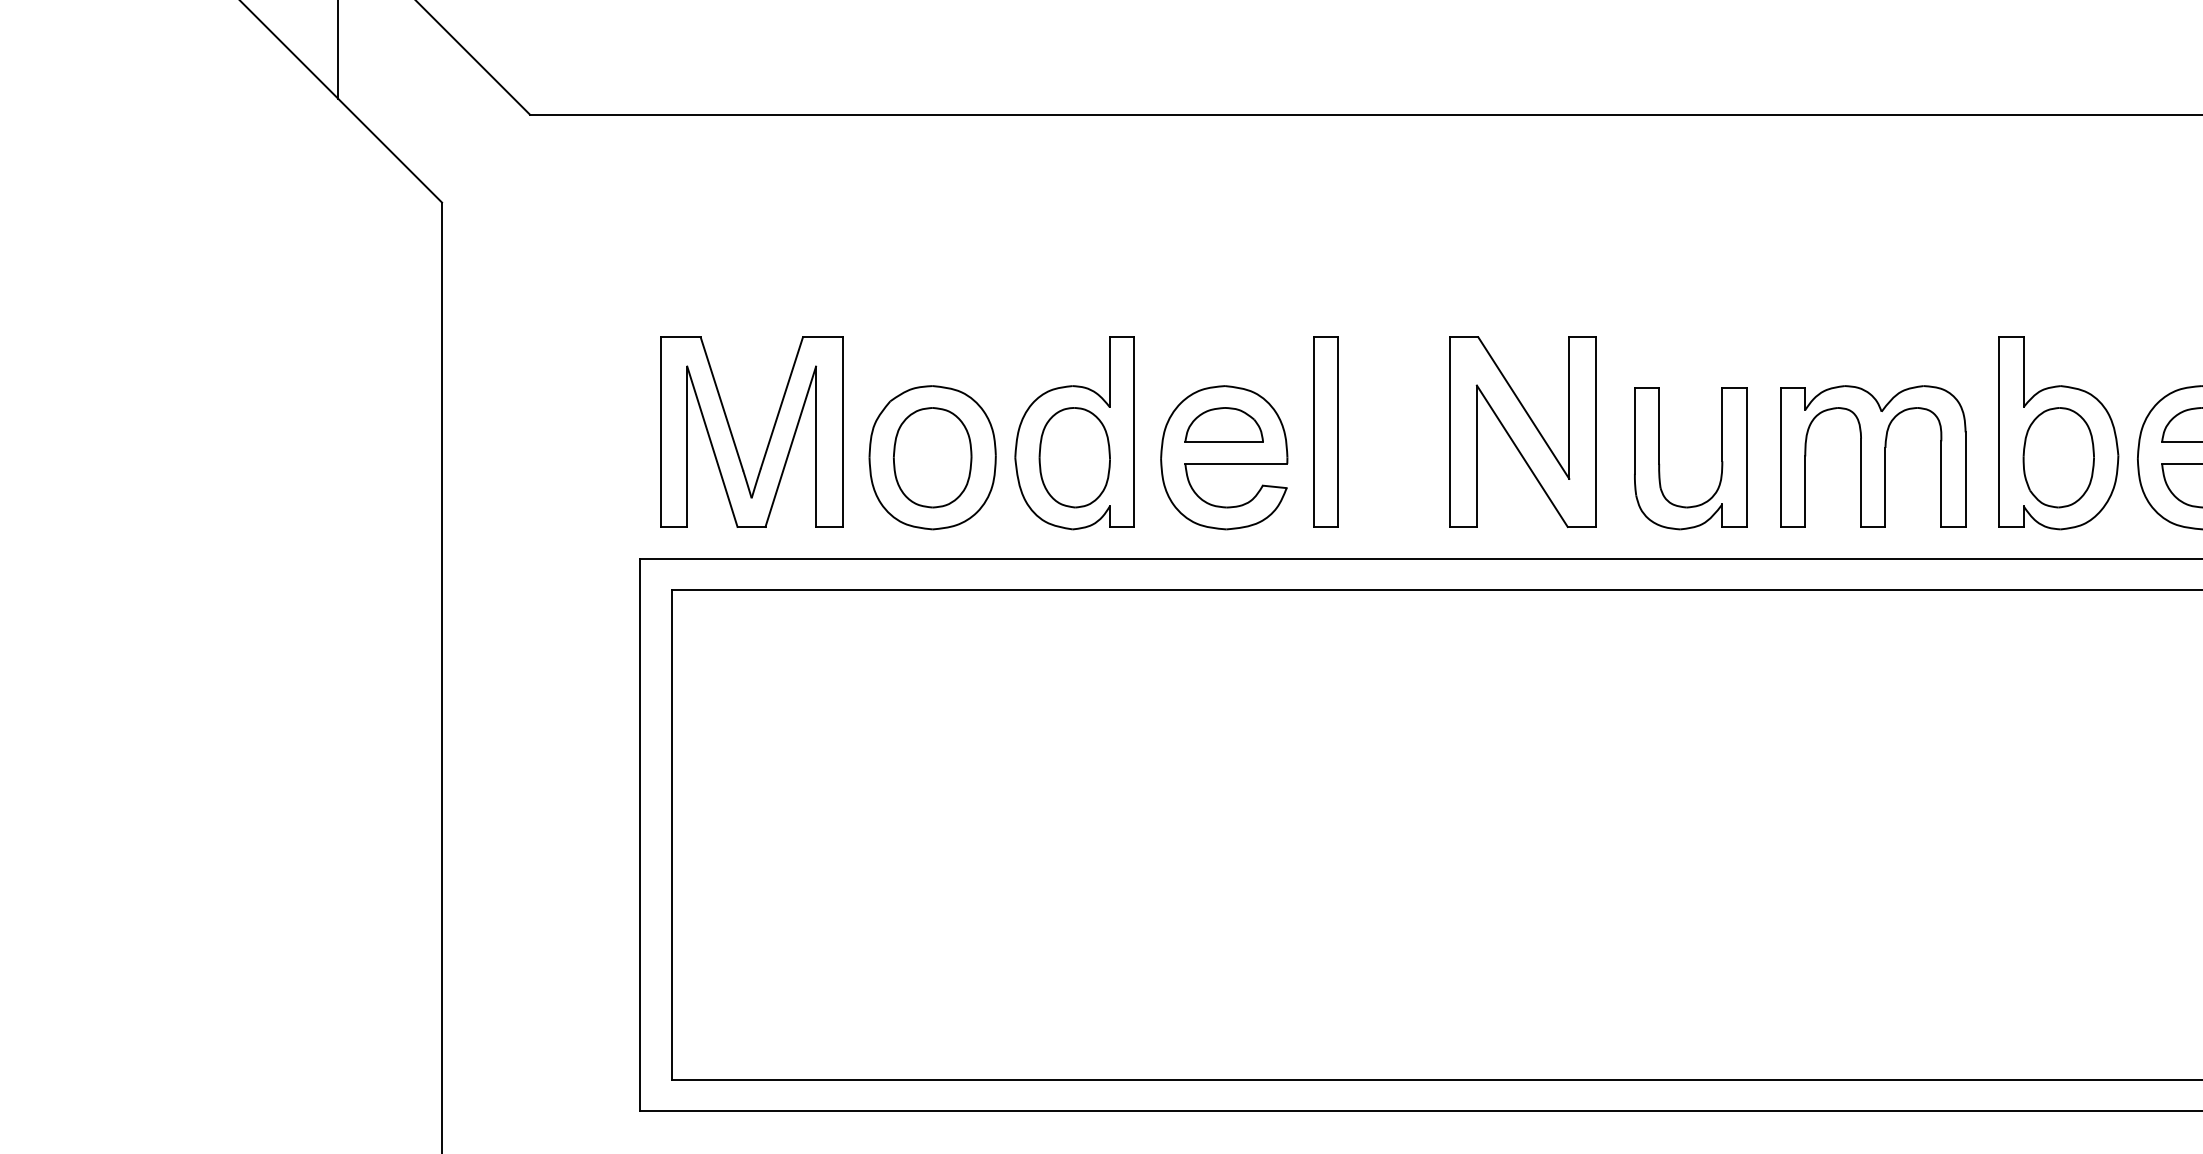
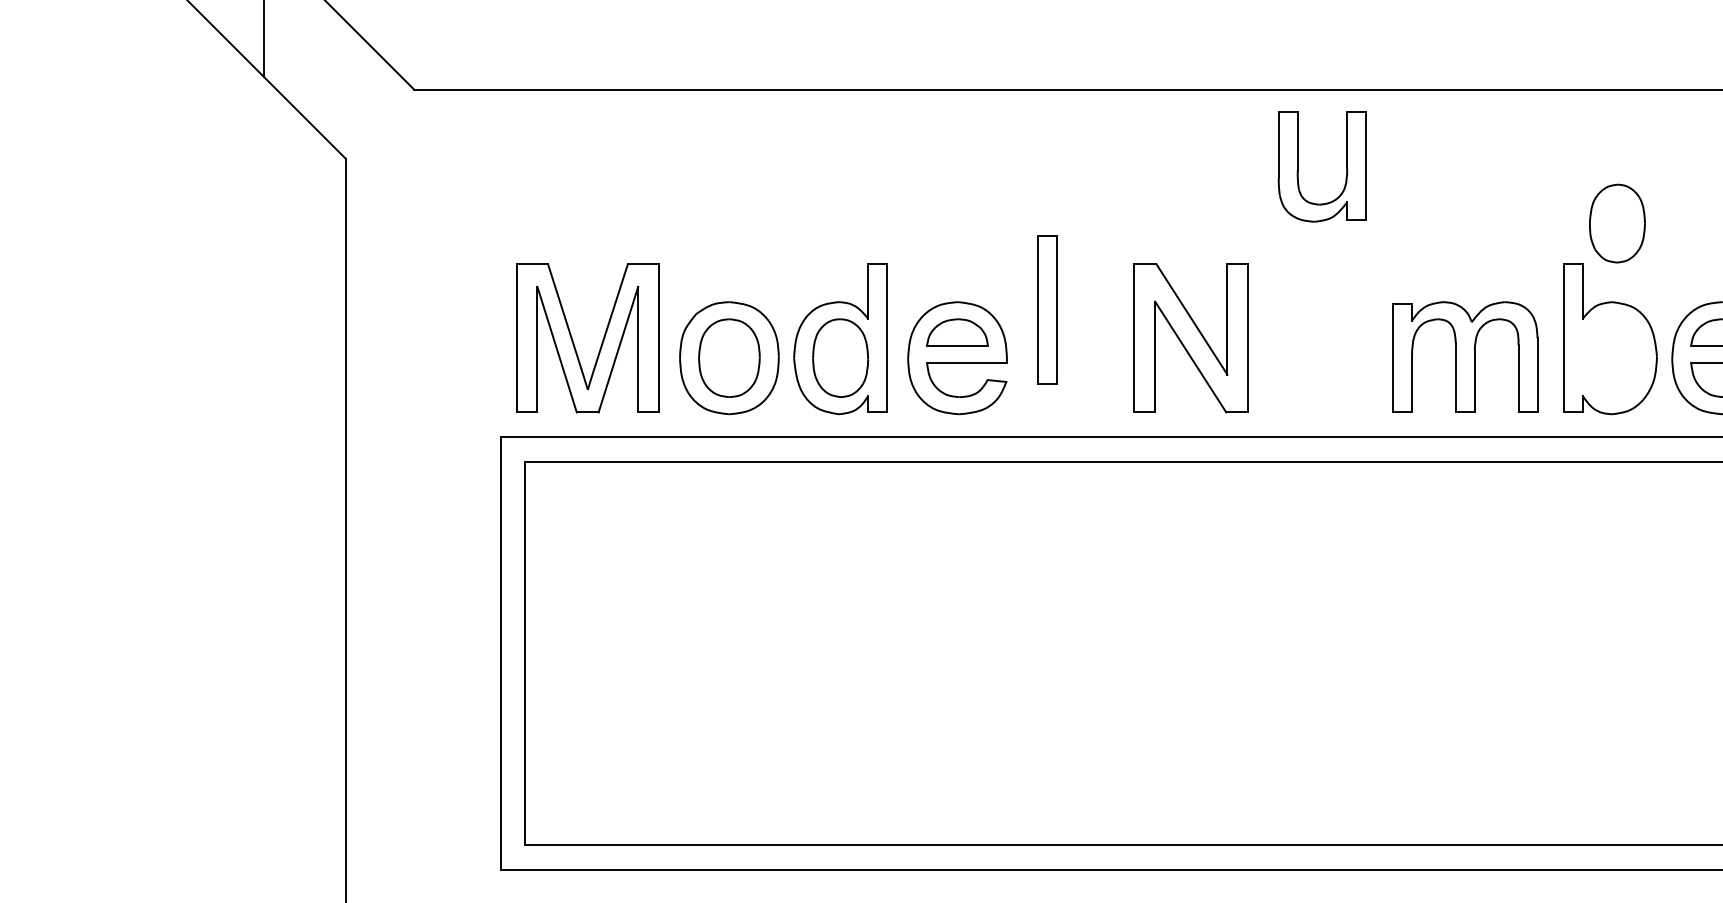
part: (1325, 431) -> (1046, 309), moved
part: (2058, 457) -> (1617, 223), moved
part: (1660, 464) -> (1298, 171), moved

